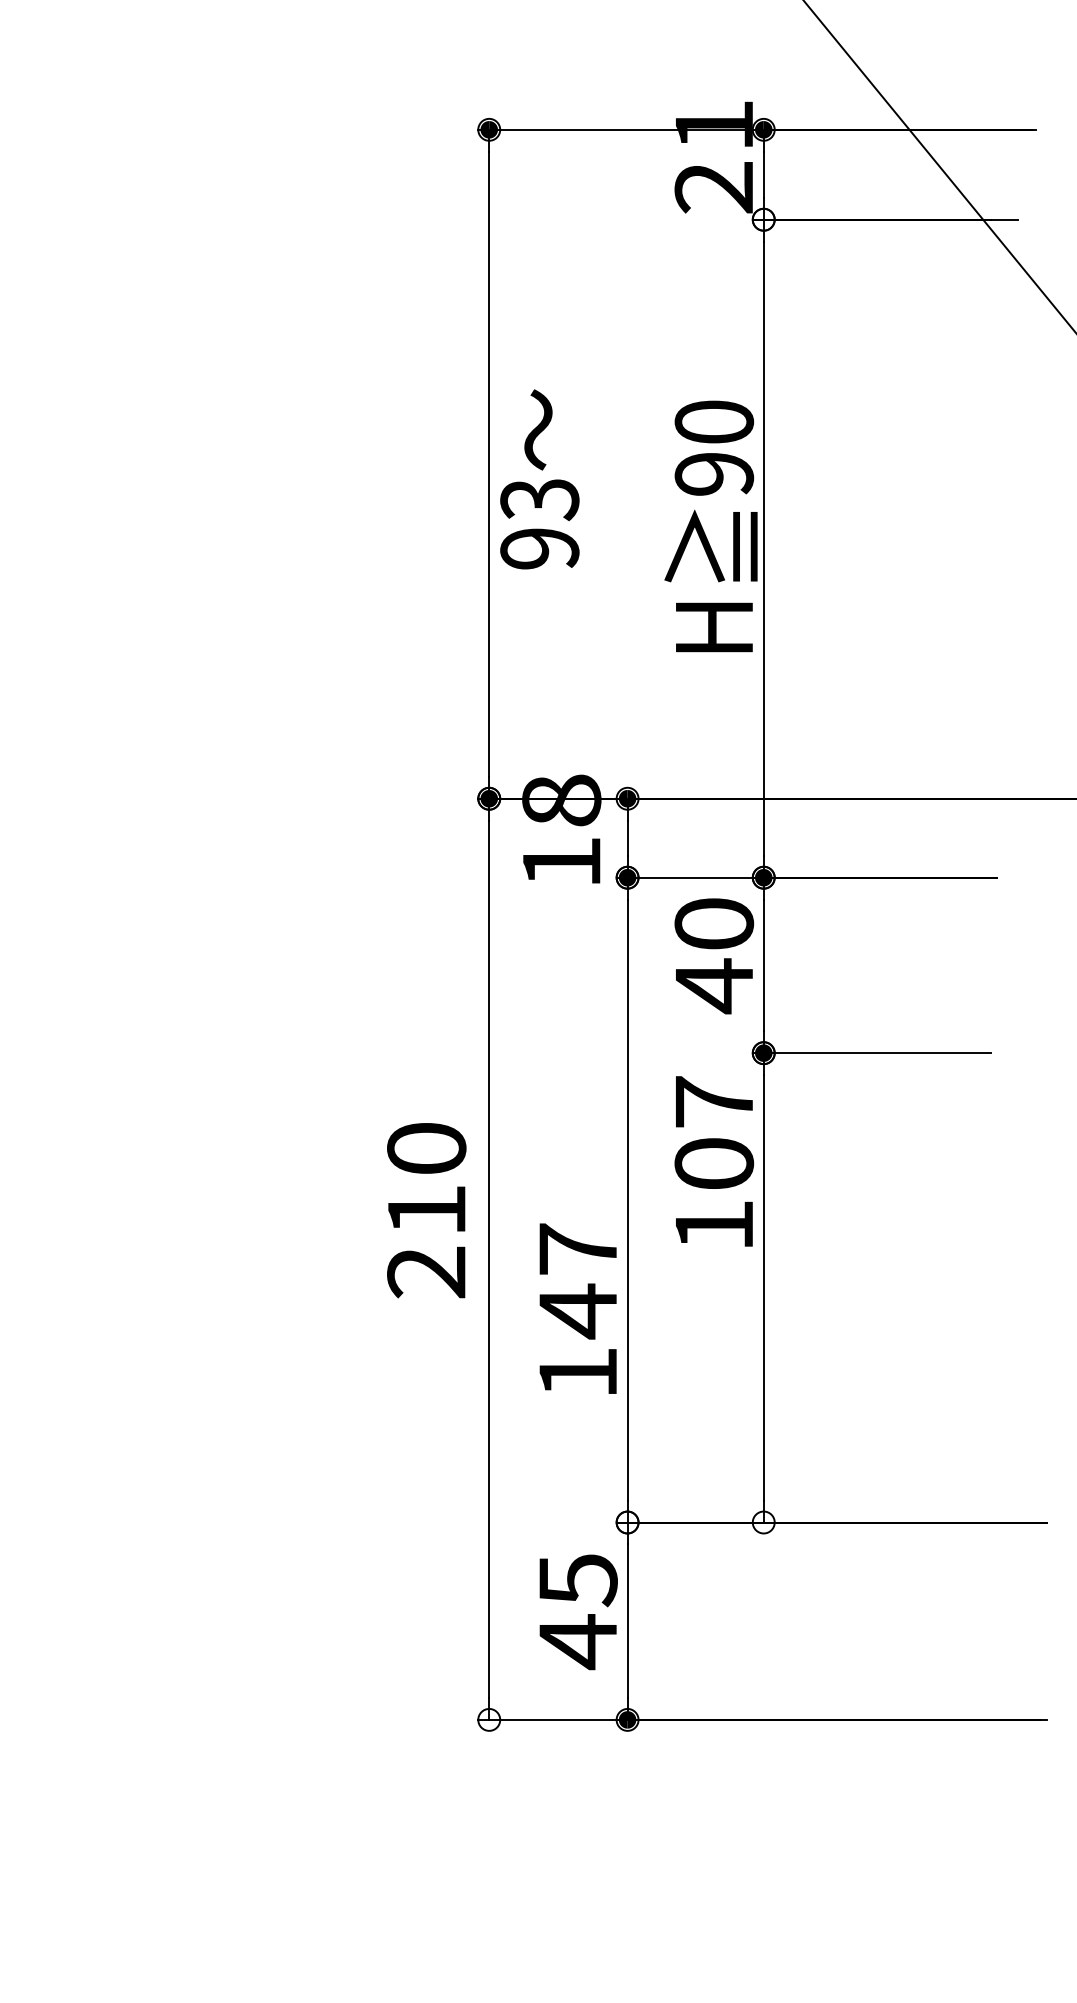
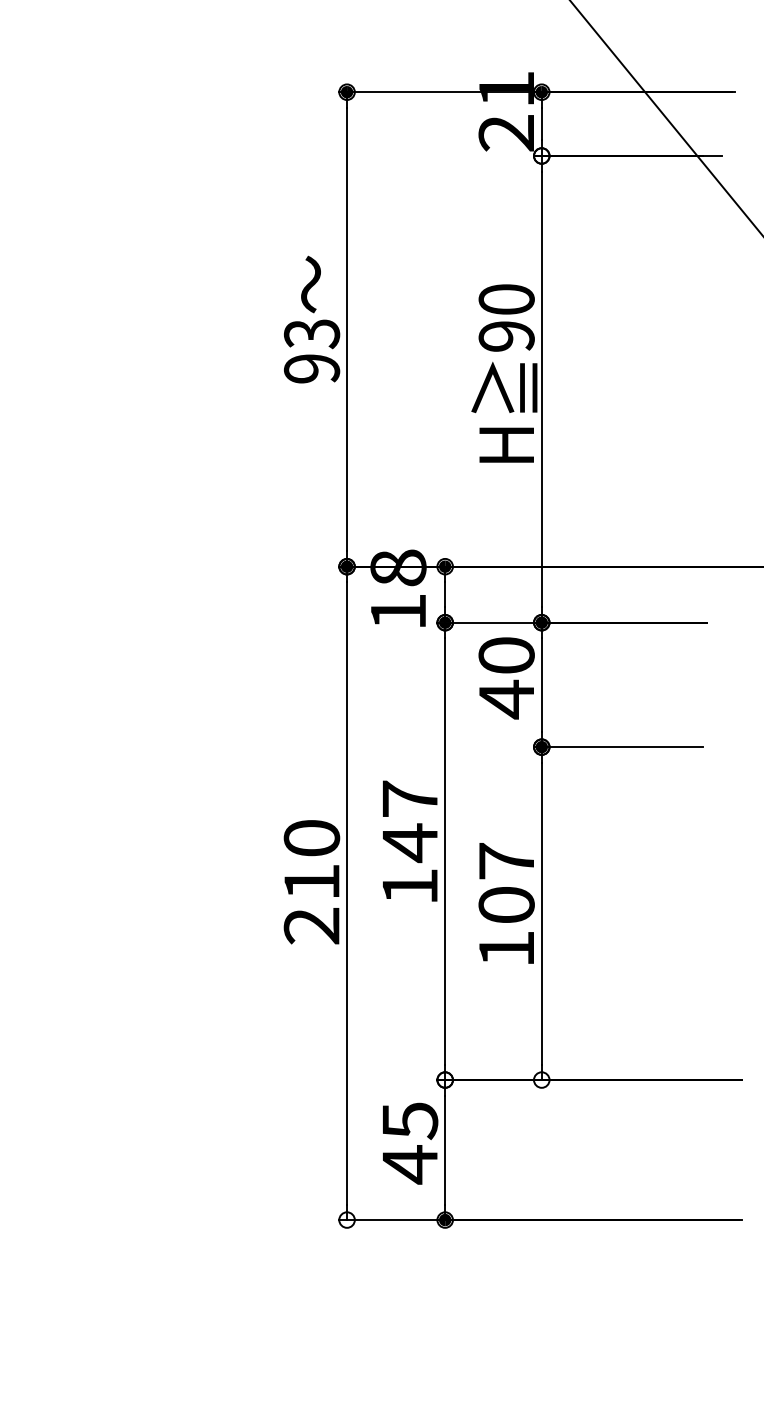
text: (539, 479) -> (311, 319), moved
text: (714, 1161) -> (506, 903), moved
text: (426, 1210) -> (311, 882), moved
text: (577, 1308) -> (409, 841), moved

